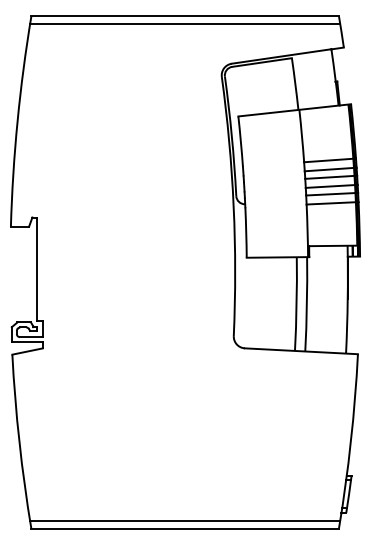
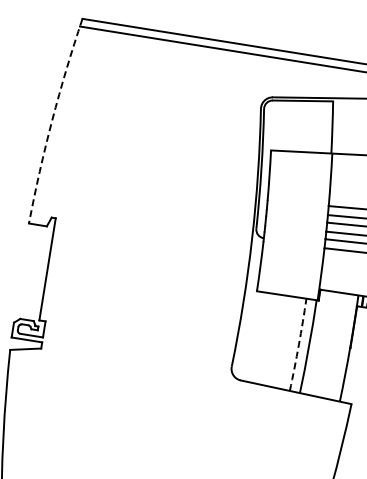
arc: (17, 121) -> (52, 120), solid -> dashed
arc: (296, 304) -> (298, 345), solid -> dashed

